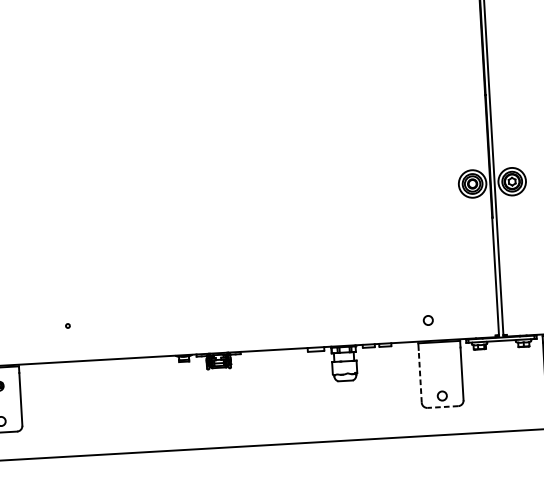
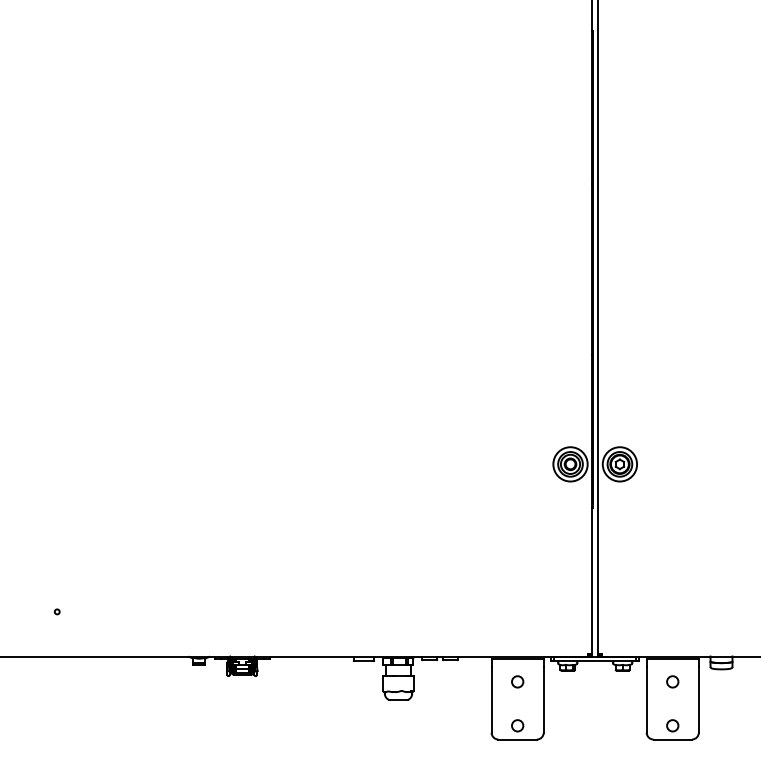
circle: (428, 320) -> (517, 681), moved
line: (420, 376) -> (491, 699), dashed -> solid
line: (442, 407) -> (517, 739), dashed -> solid

